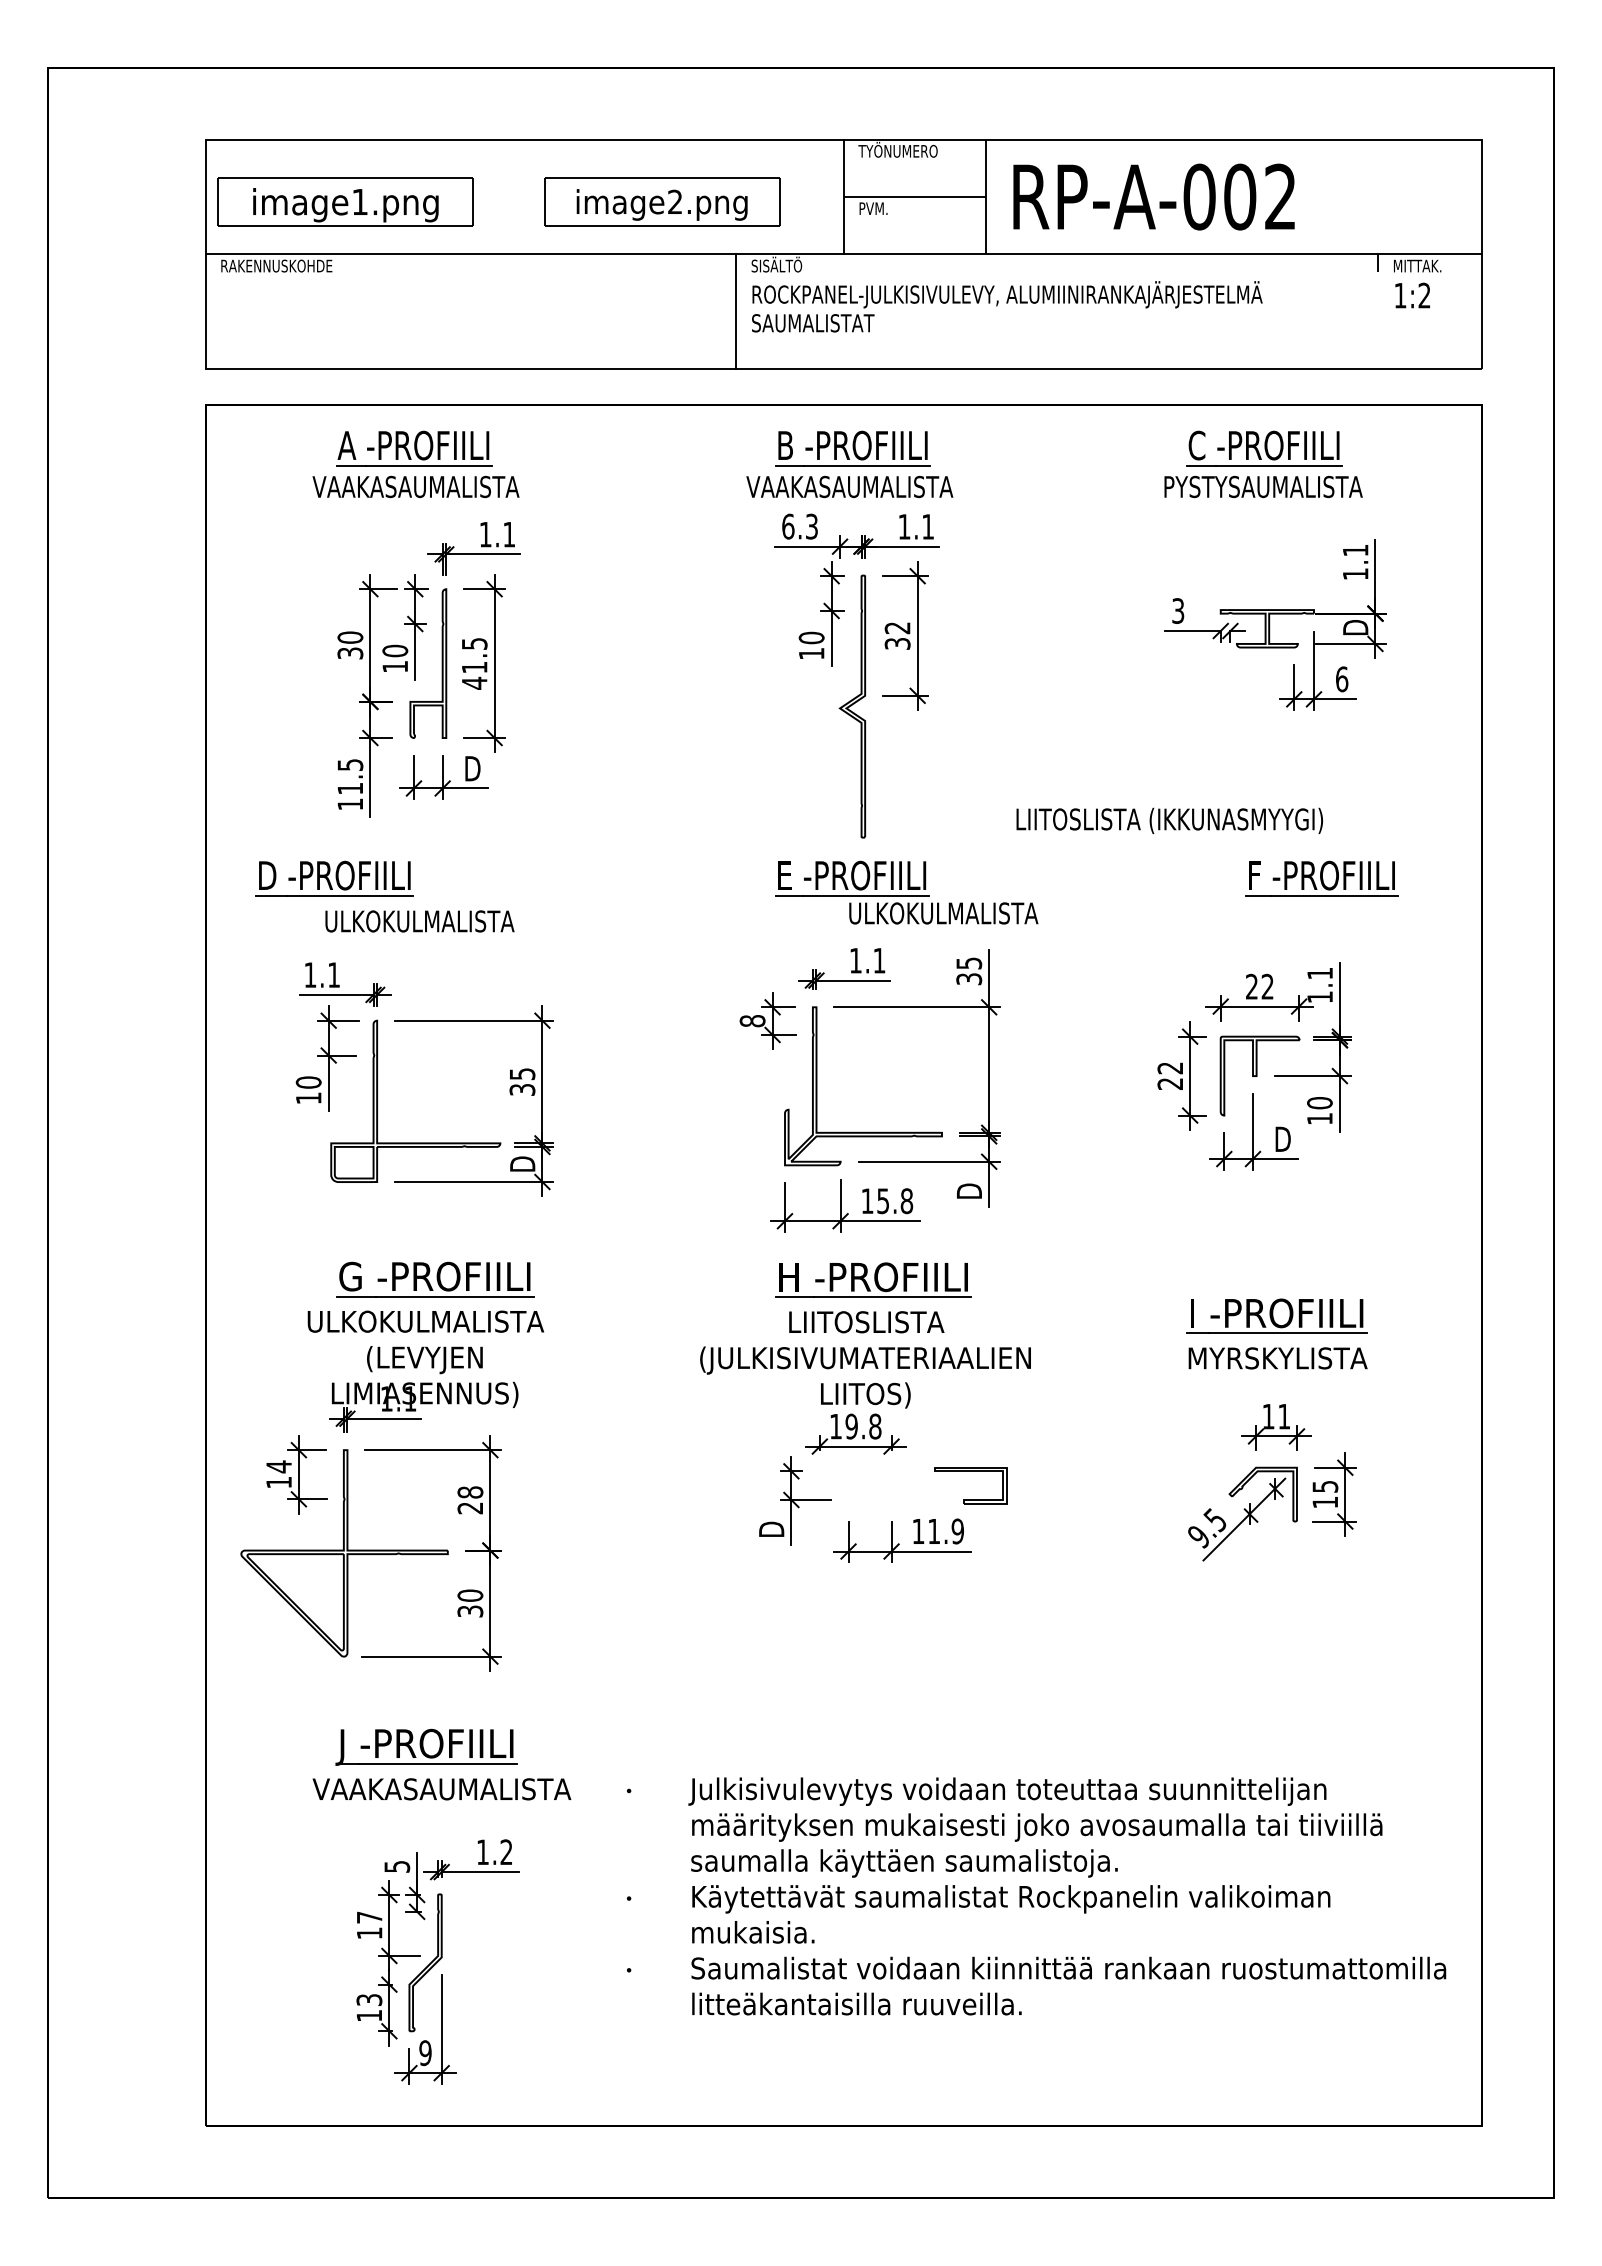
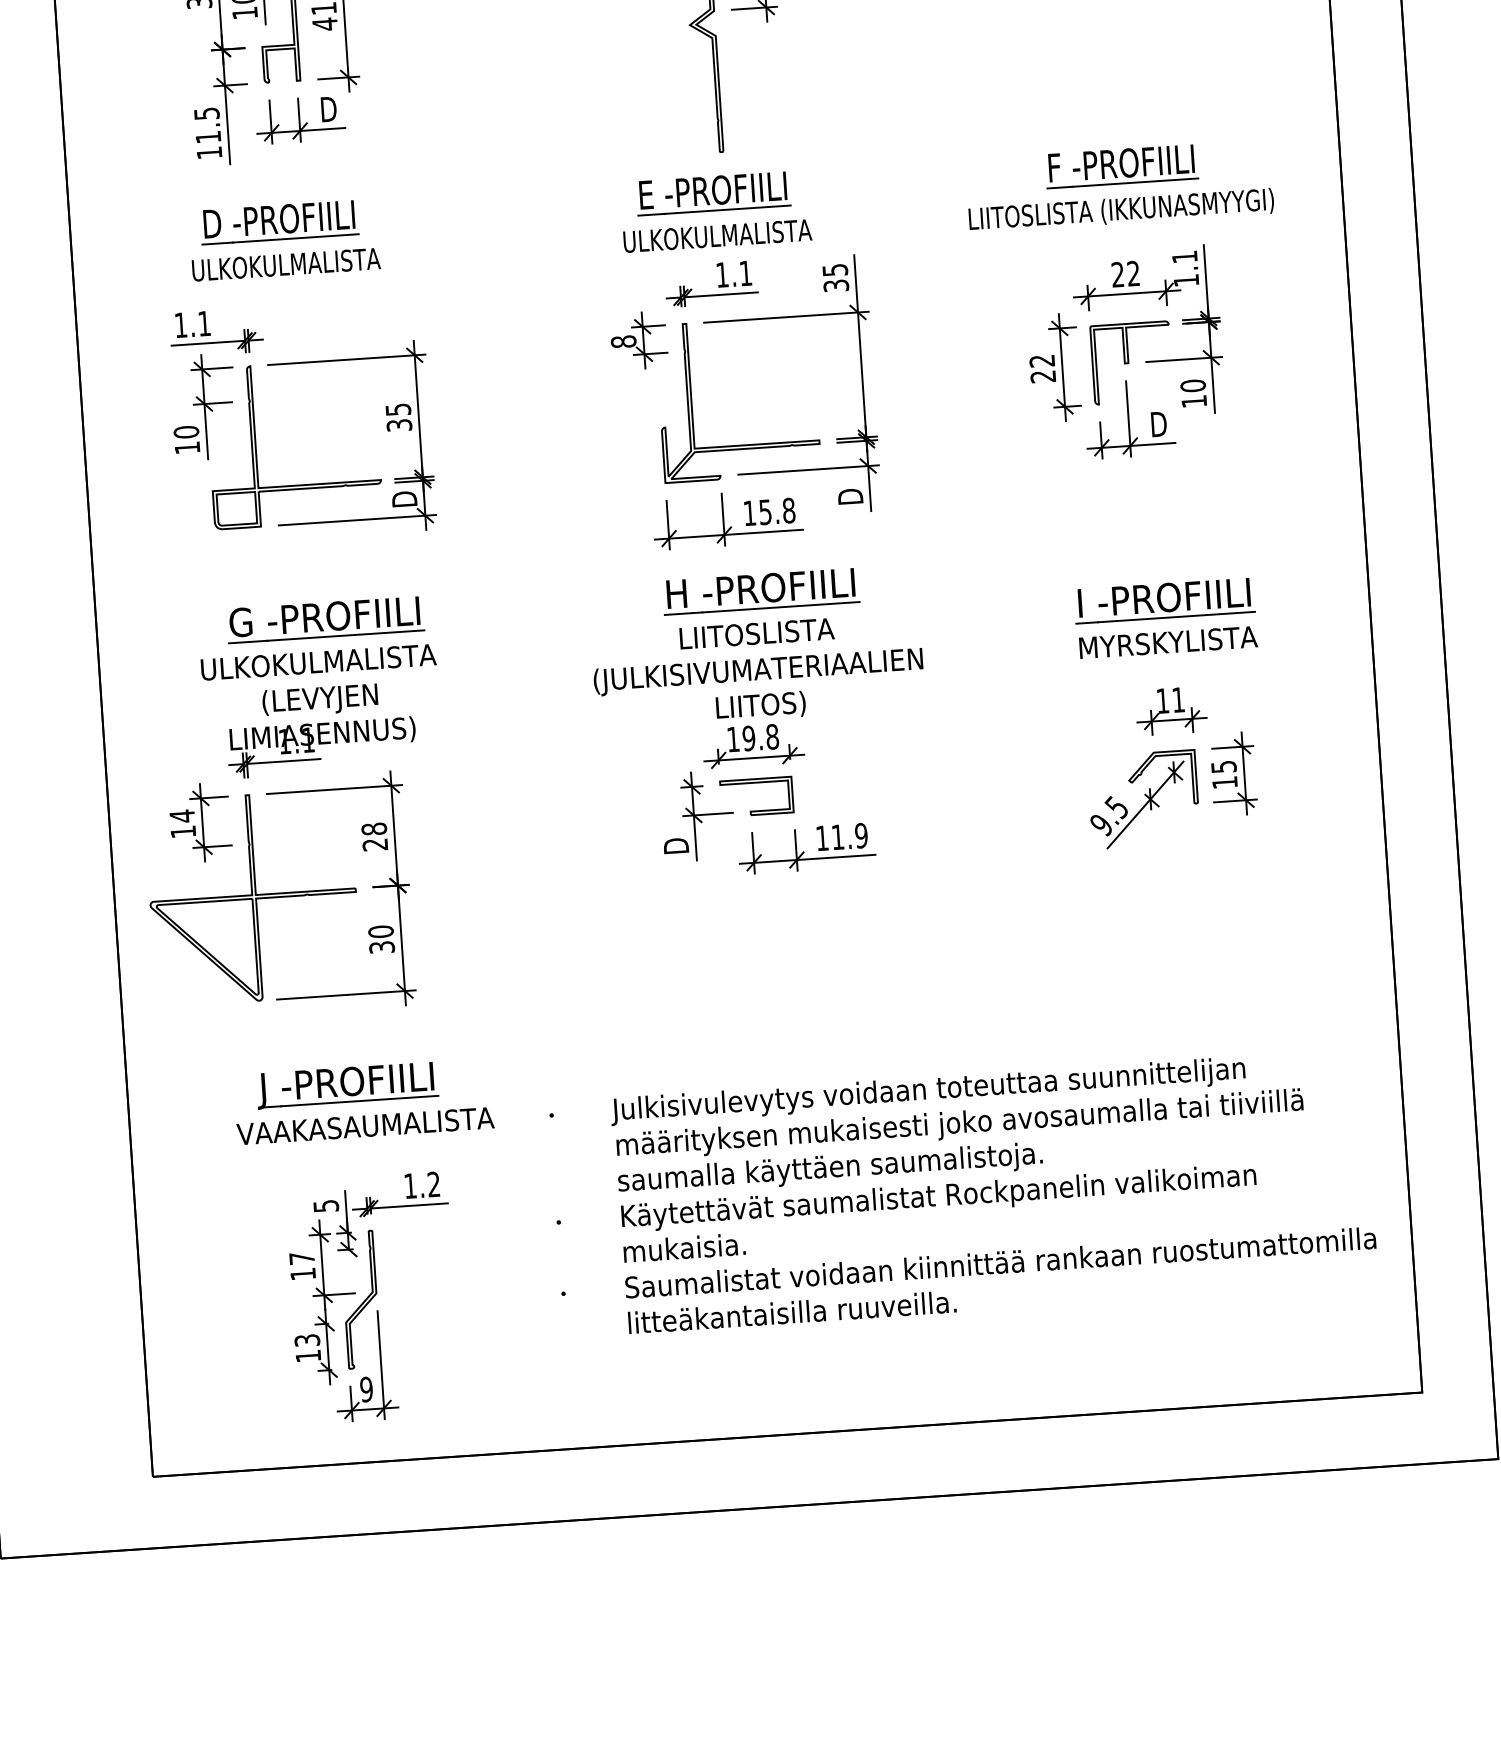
text: (1169, 820) -> (1121, 210), moved
part: (334, 878) -> (279, 222), moved
part: (1321, 878) -> (1121, 166), moved
text: (943, 913) -> (717, 236), moved
part: (970, 1471) -> (755, 782), moved

